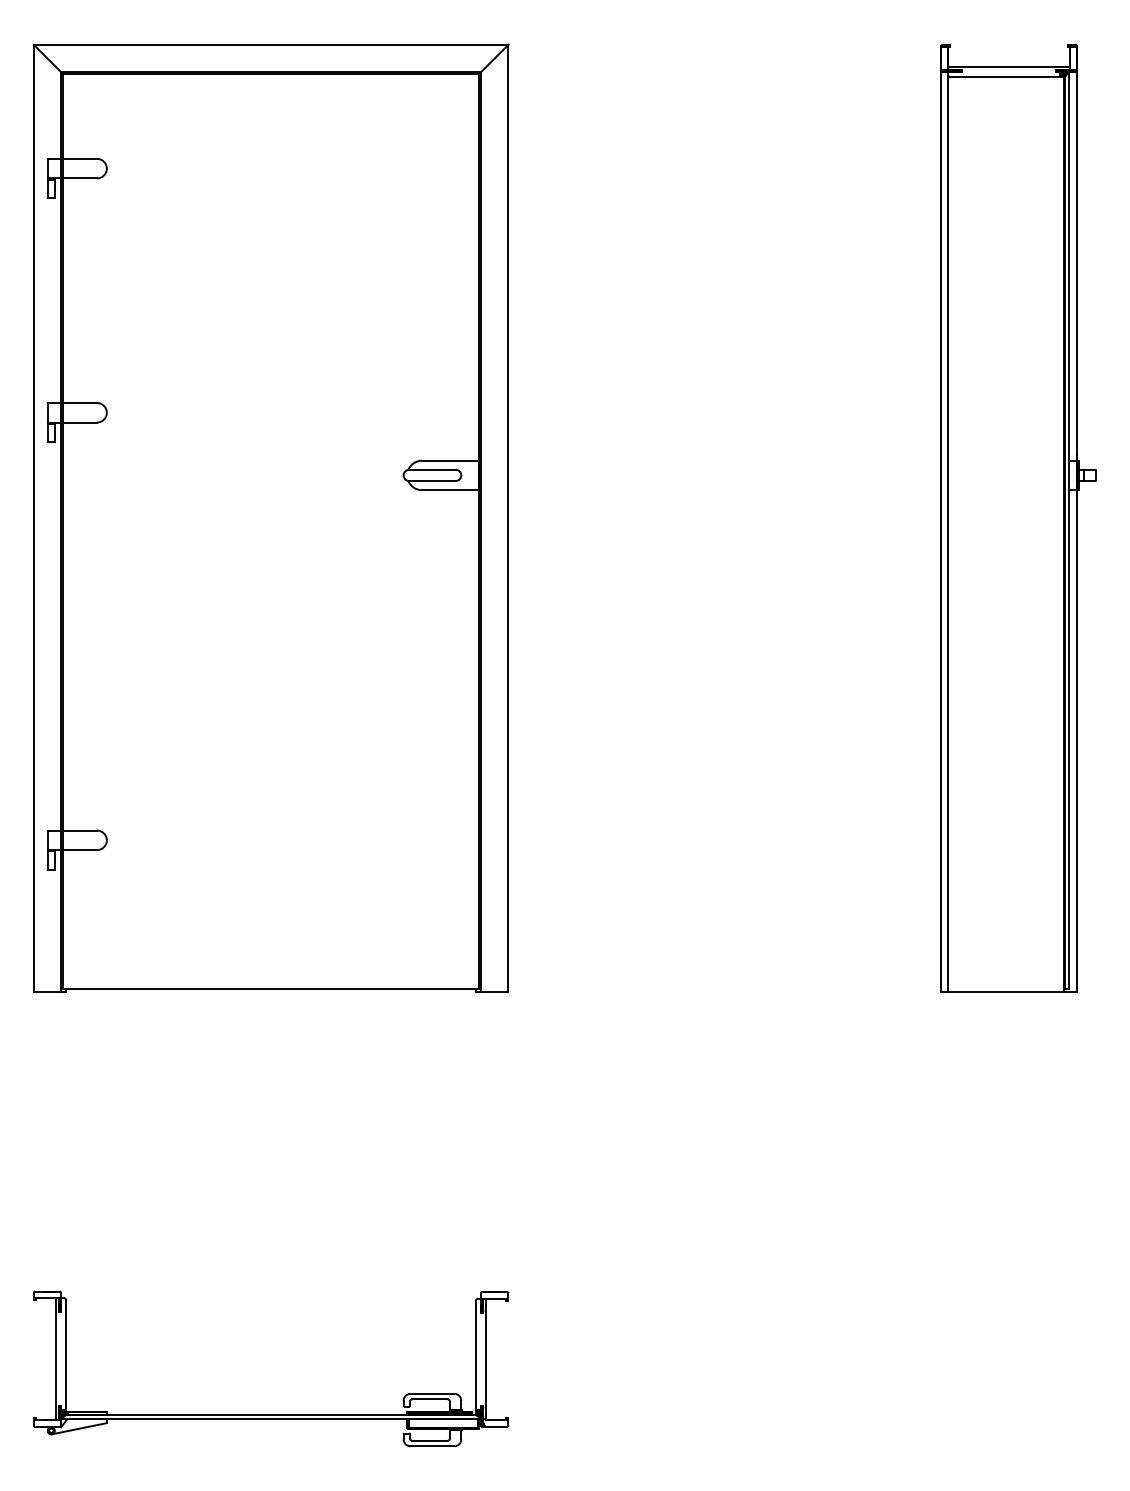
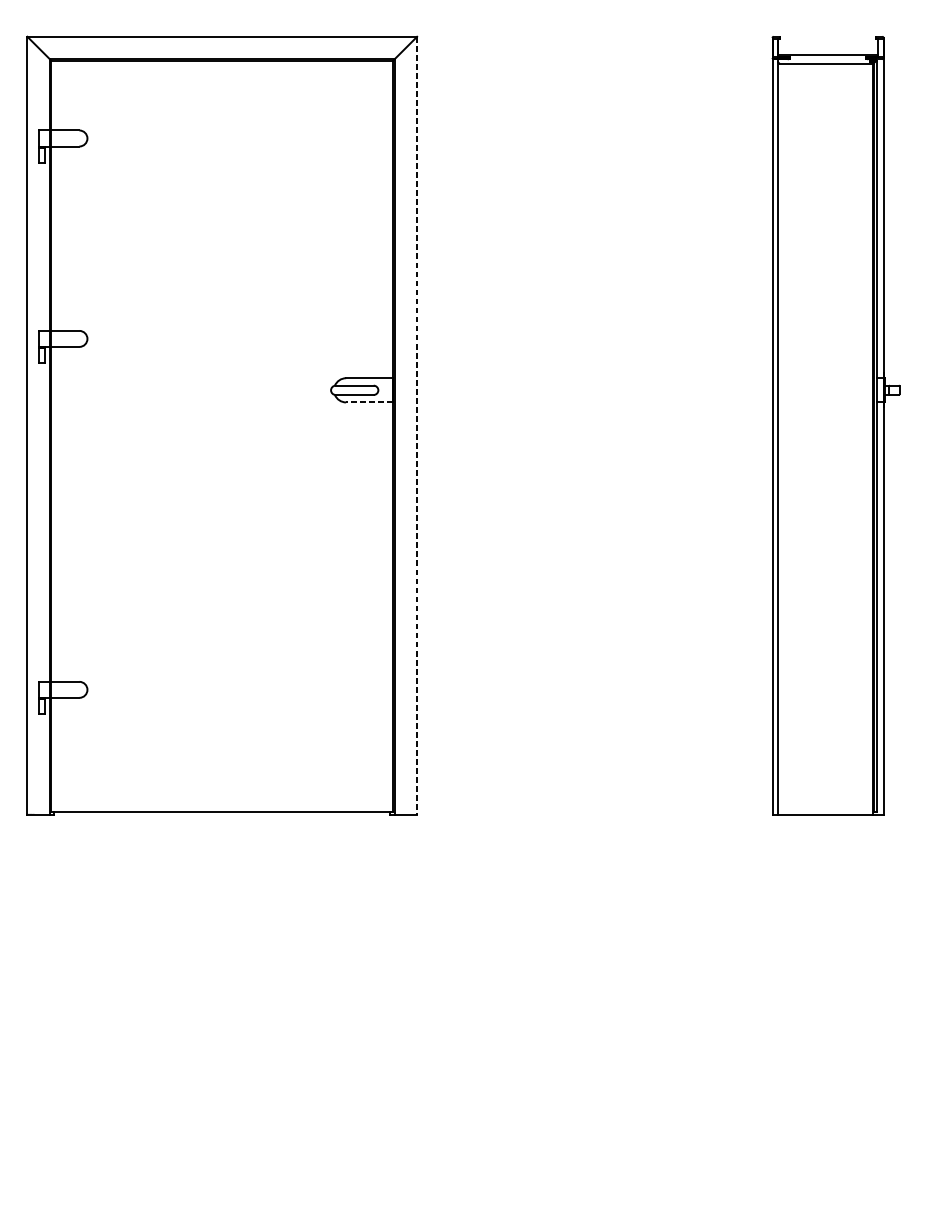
line: (450, 490) -> (369, 402), solid -> dashed
line: (508, 518) -> (417, 425), solid -> dashed
part: (271, 1414) -> (222, 1161), removed

